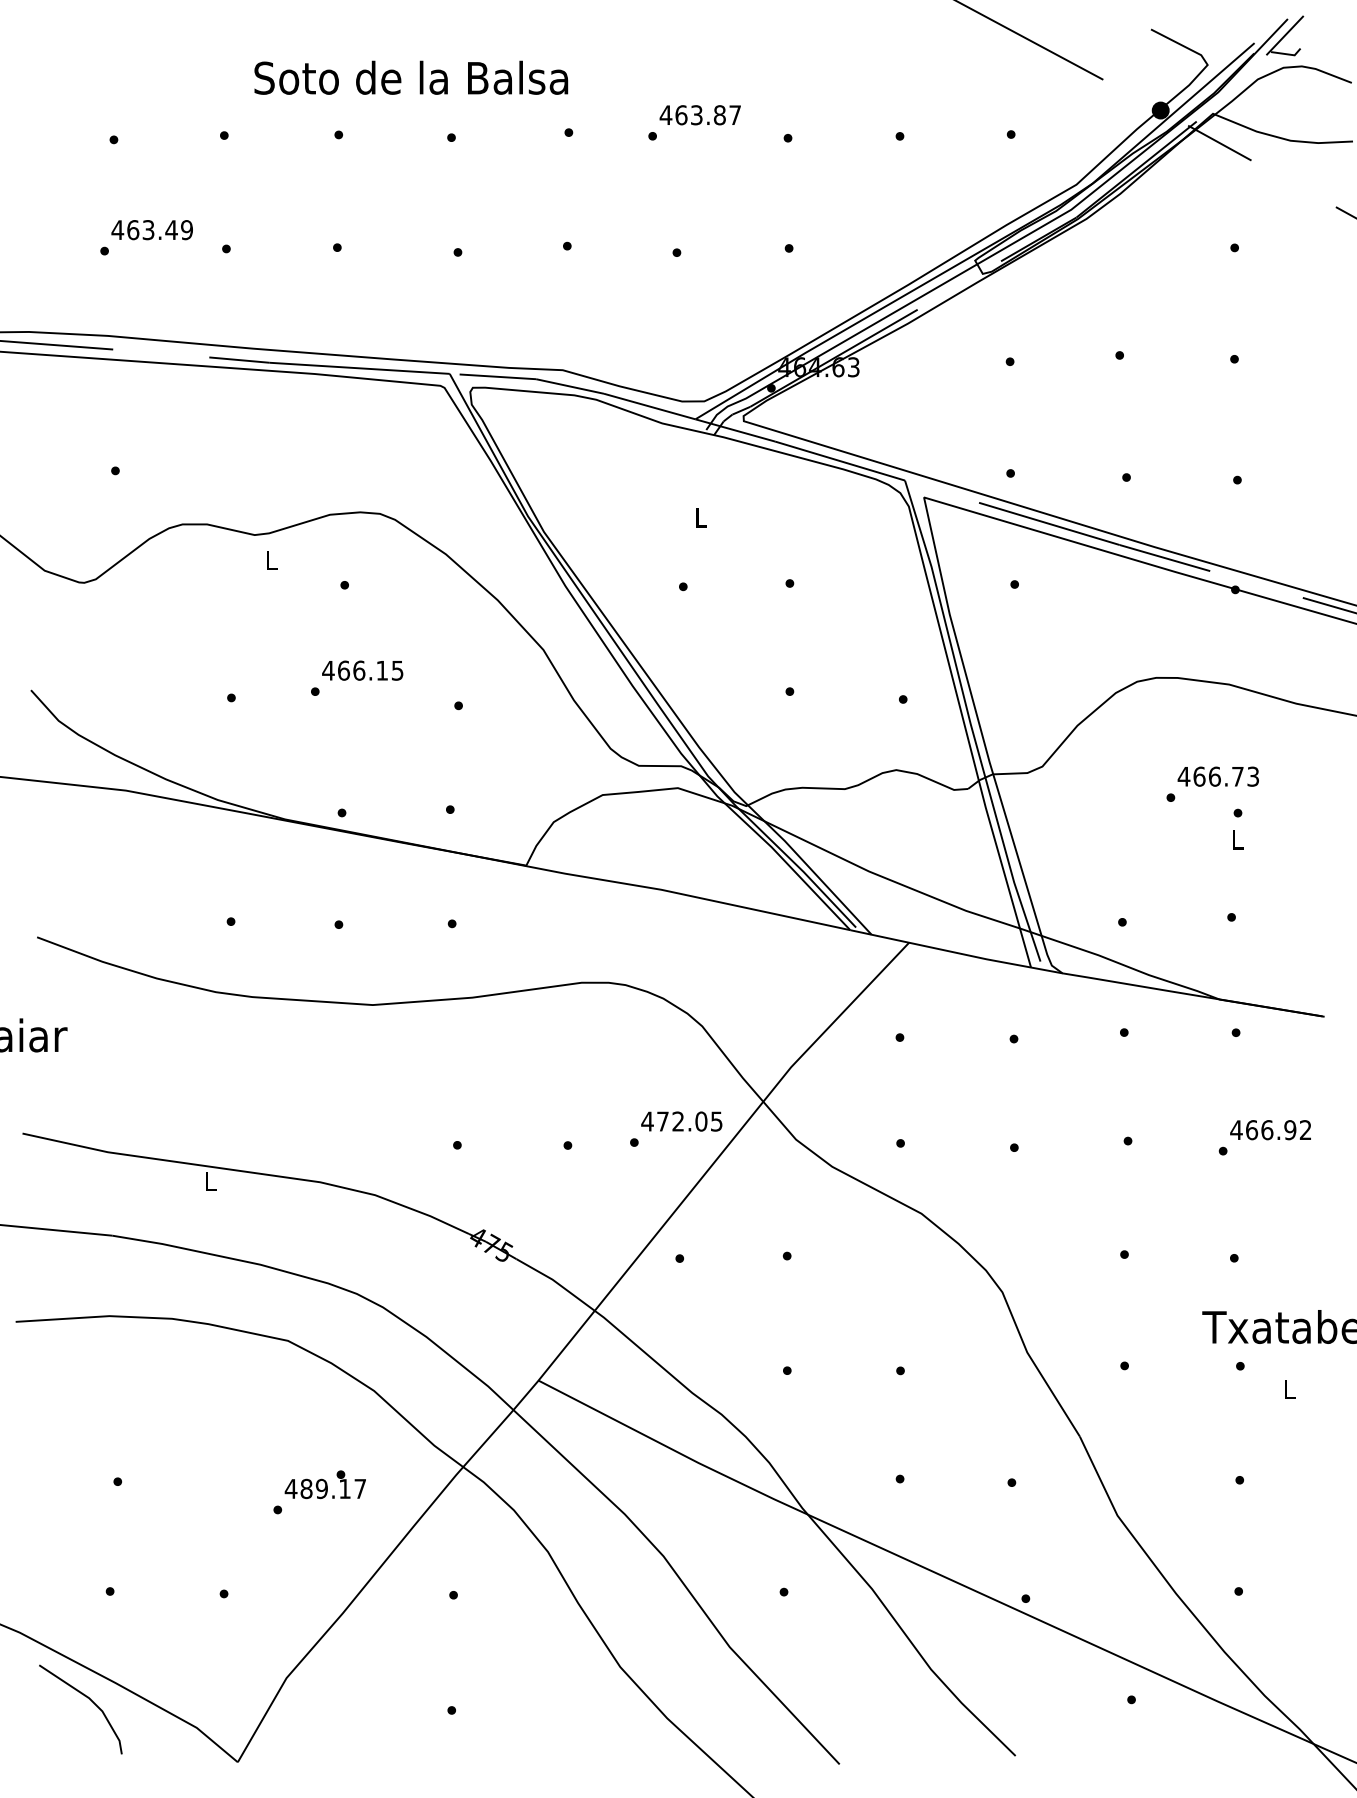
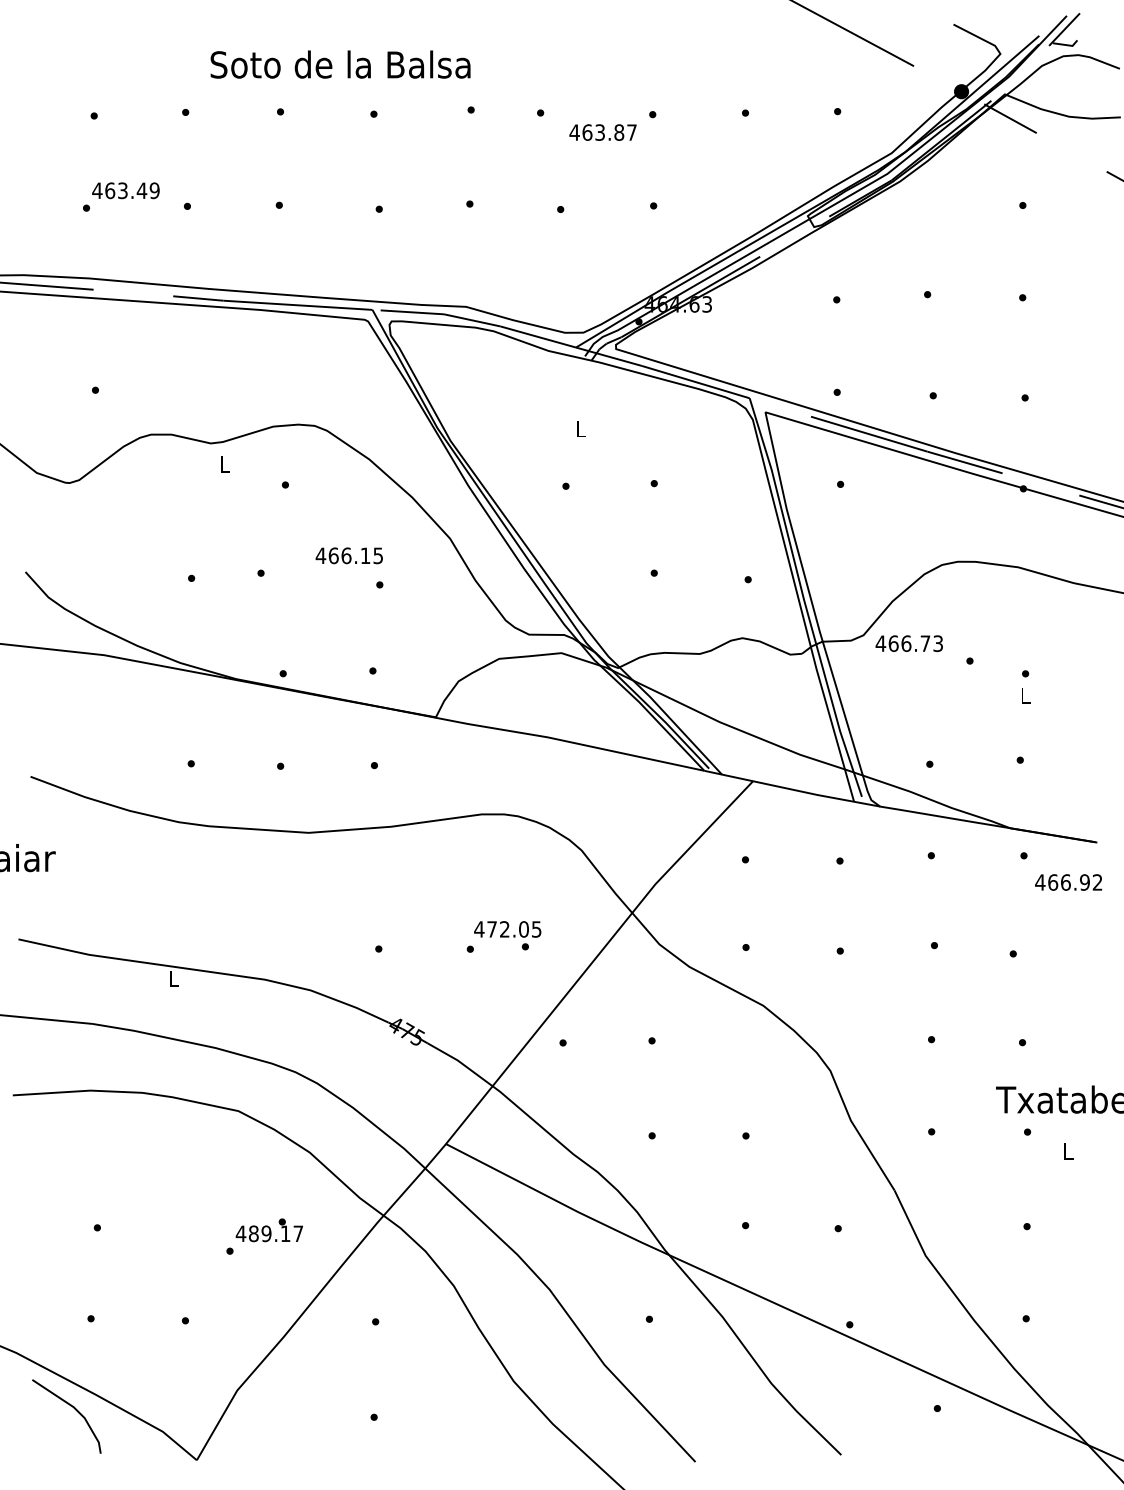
text: (699, 115) -> (602, 132), moved
text: (361, 670) -> (348, 555), moved
text: (1217, 776) -> (908, 643), moved
text: (681, 1121) -> (507, 929), moved
text: (1270, 1130) -> (1068, 882), moved

